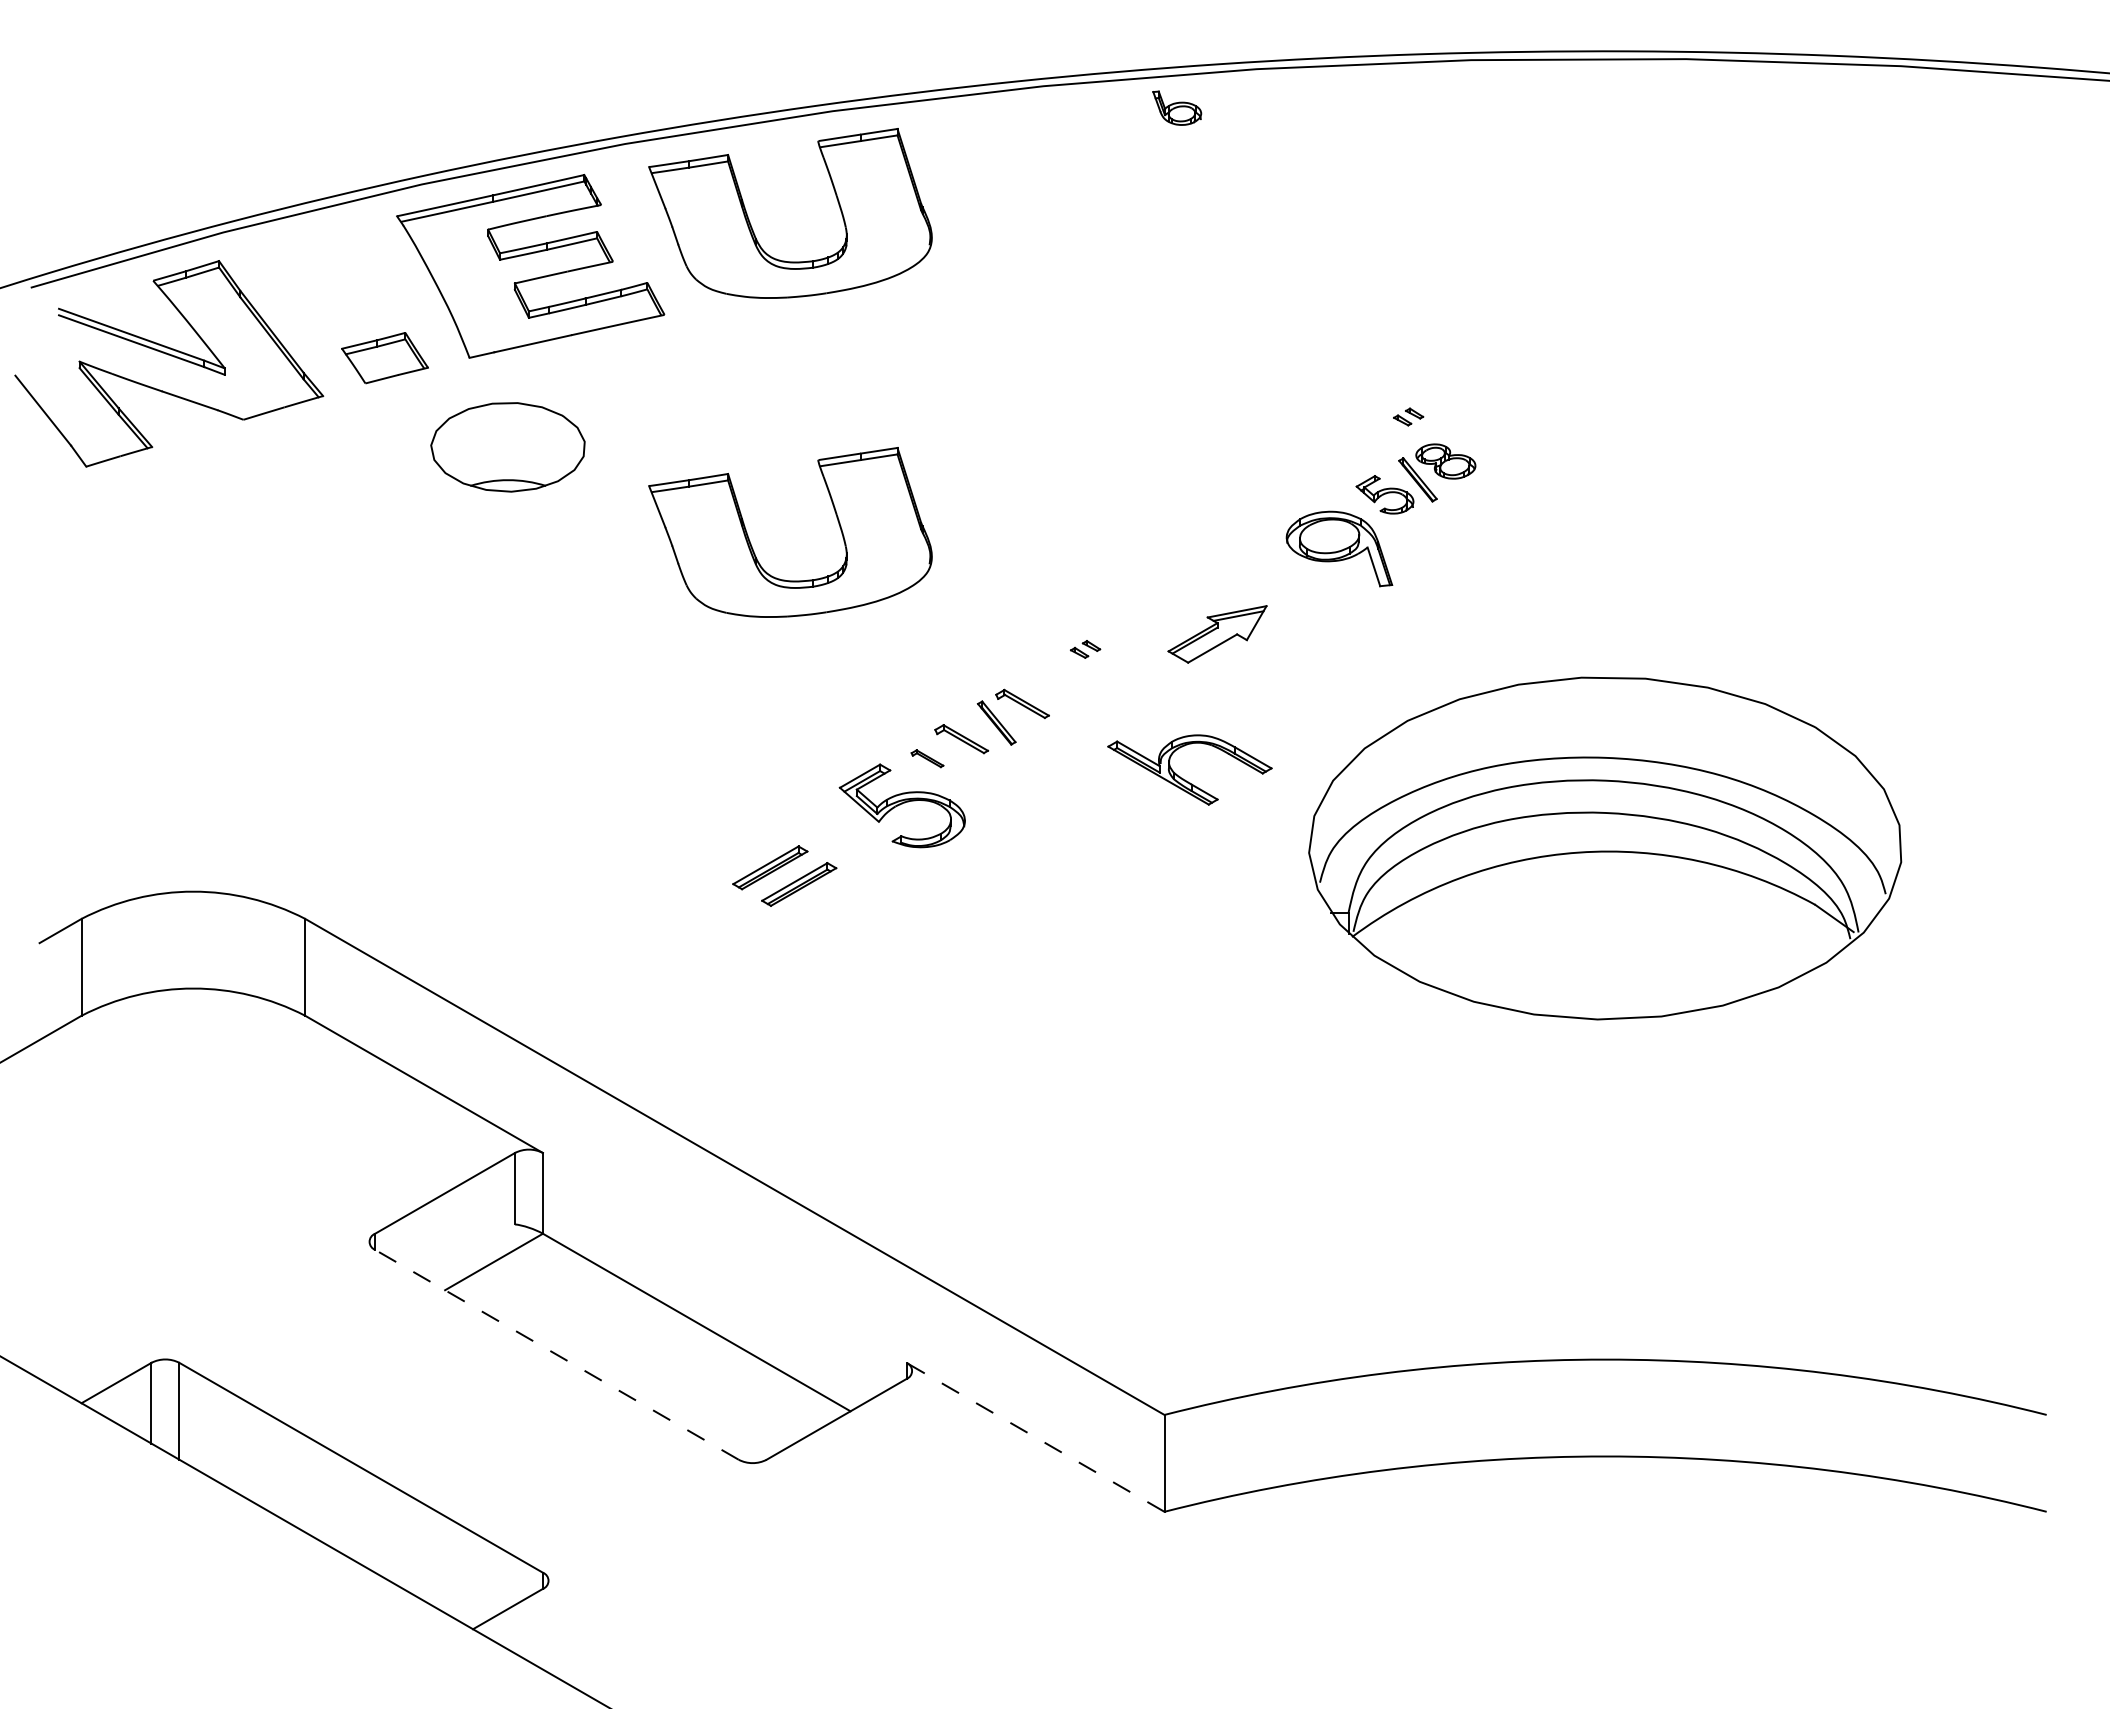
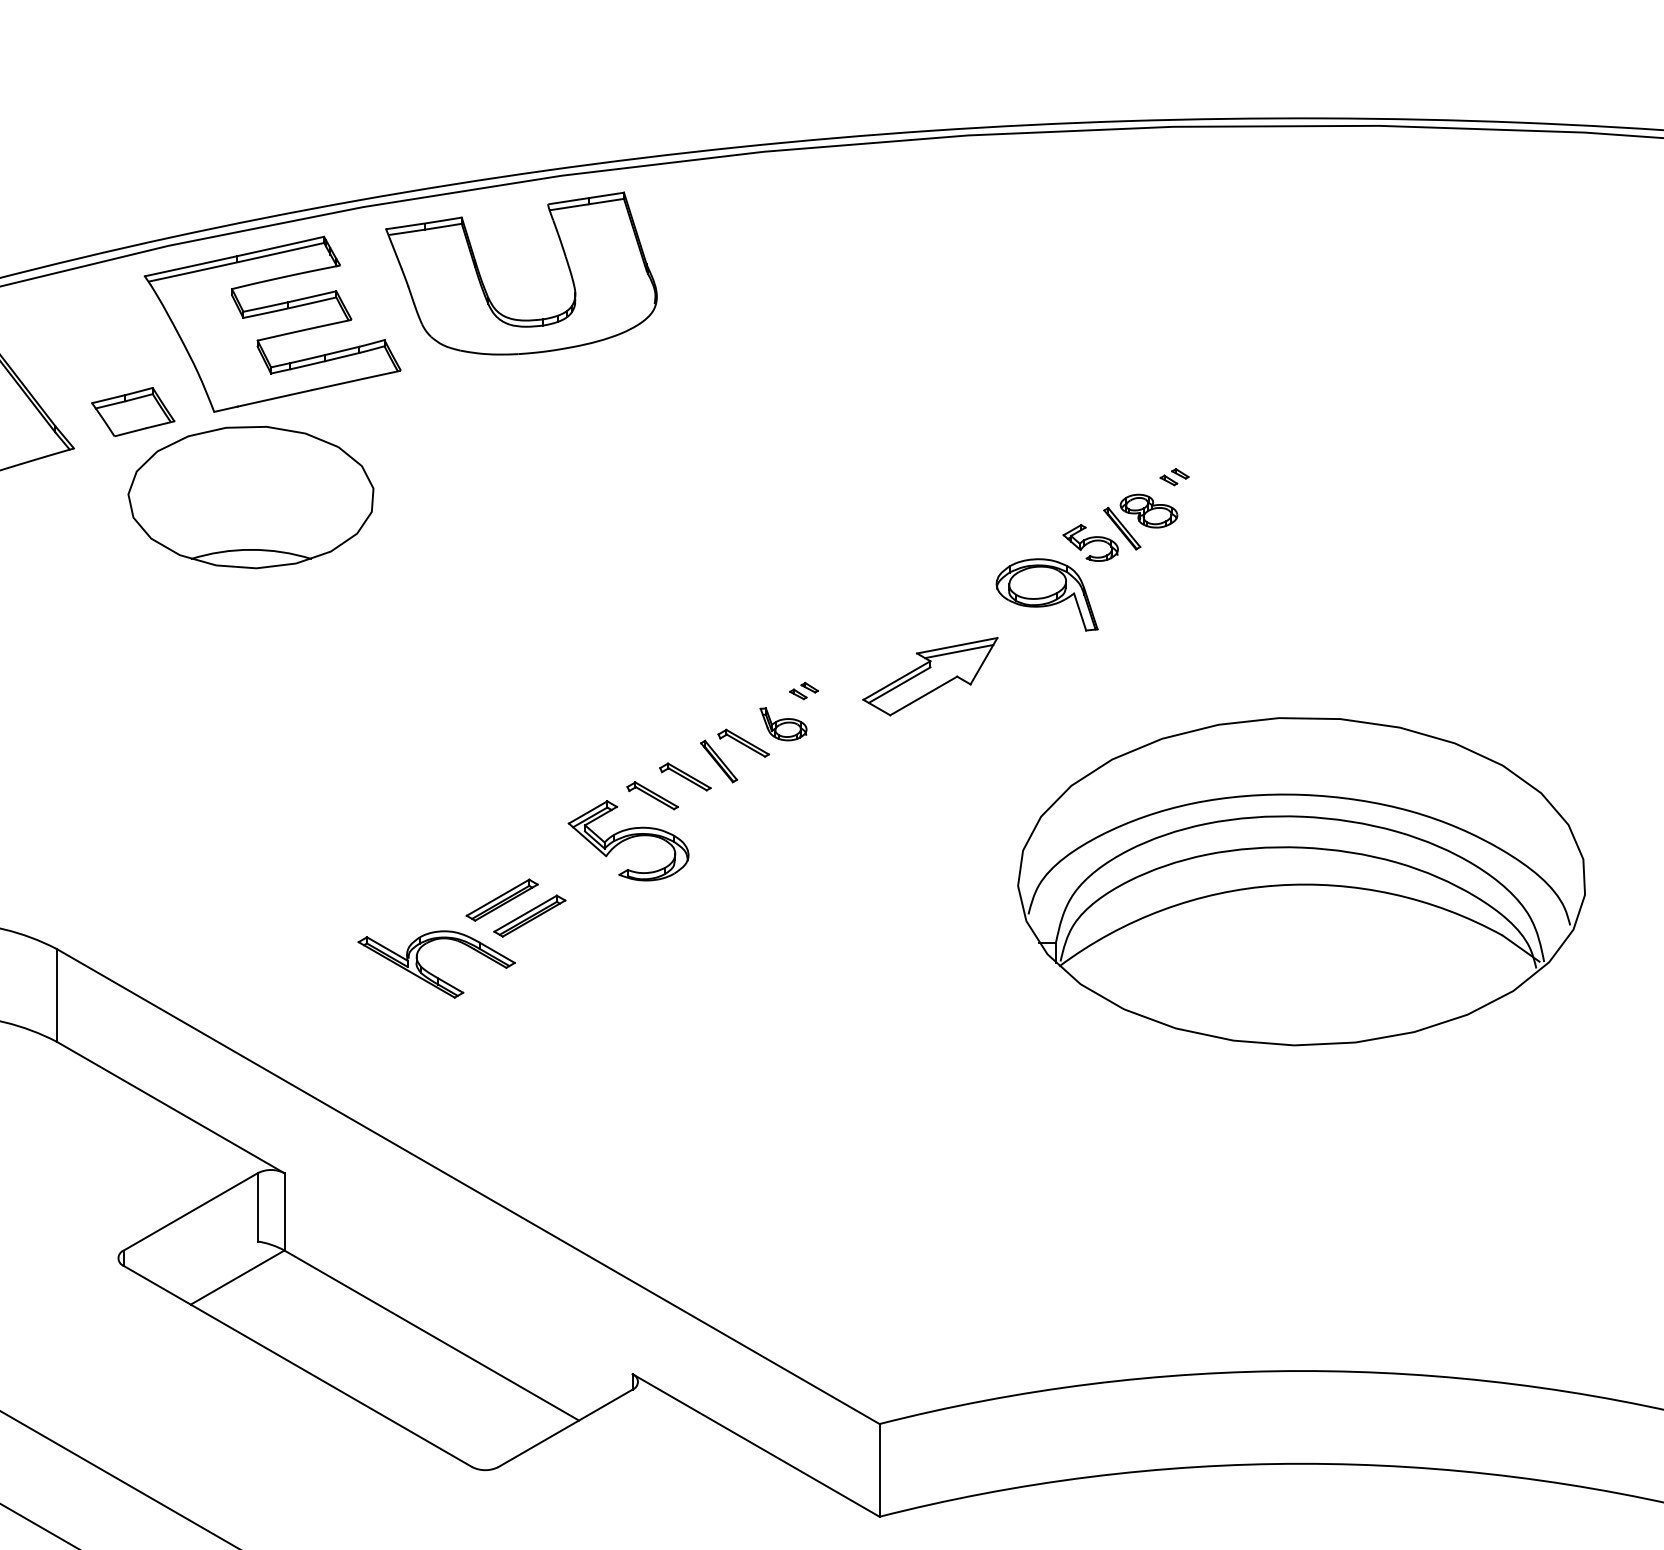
part: (1177, 107) -> (783, 723), moved
part: (1408, 416) -> (1174, 476), moved
part: (507, 447) -> (250, 497), size x1.67
part: (753, 548) -> (486, 594), removed
part: (1217, 634) -> (930, 676), size x1.43
part: (927, 758) -> (652, 795), size x1.67
part: (1185, 779) -> (432, 973), moved
line: (556, 1354) -> (297, 1366), dashed -> solid
line: (1035, 1437) -> (756, 1445), dashed -> solid

